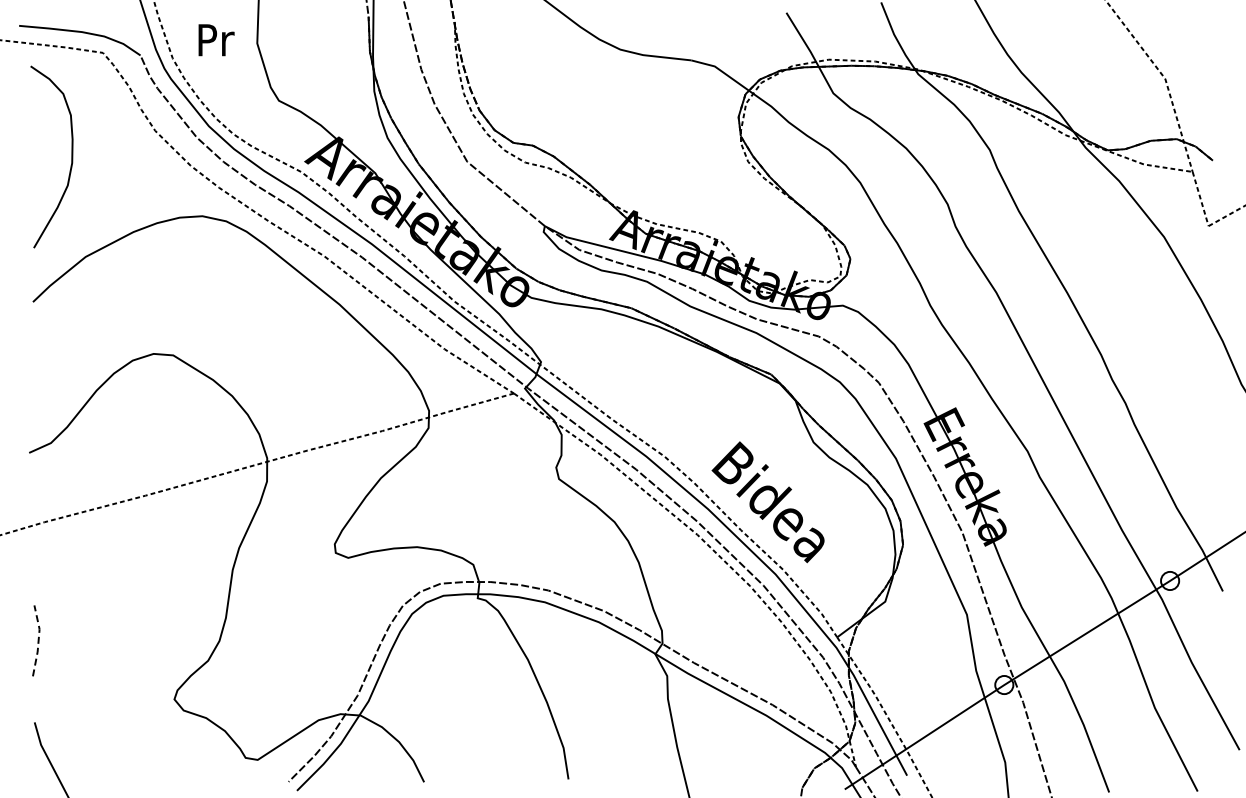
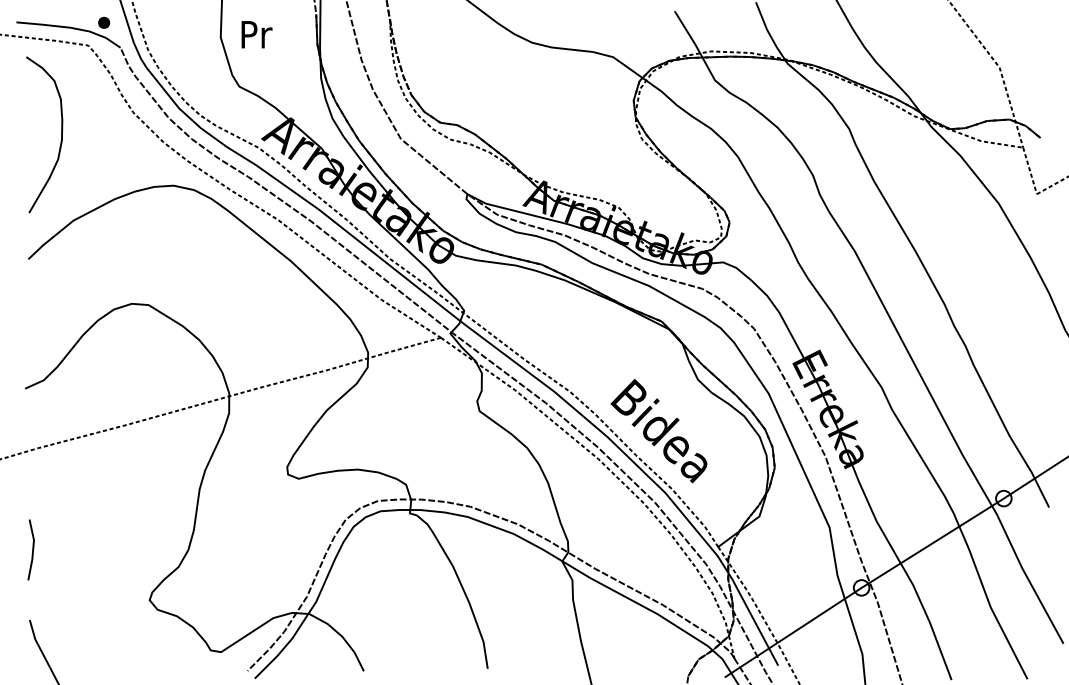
part: (121, 26) -> (104, 22), added
text: (216, 40) -> (256, 34), moved
line: (38, 640) -> (33, 549), dashed -> solid

